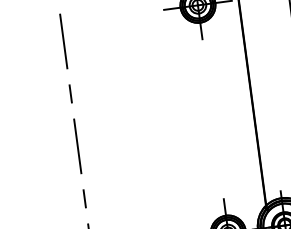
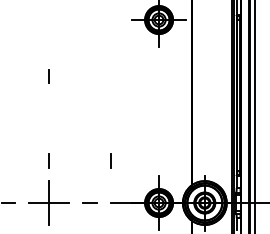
line: (63, 40) -> (49, 33), removed
line: (77, 146) -> (49, 118), removed
line: (160, 188) -> (110, 160), added

